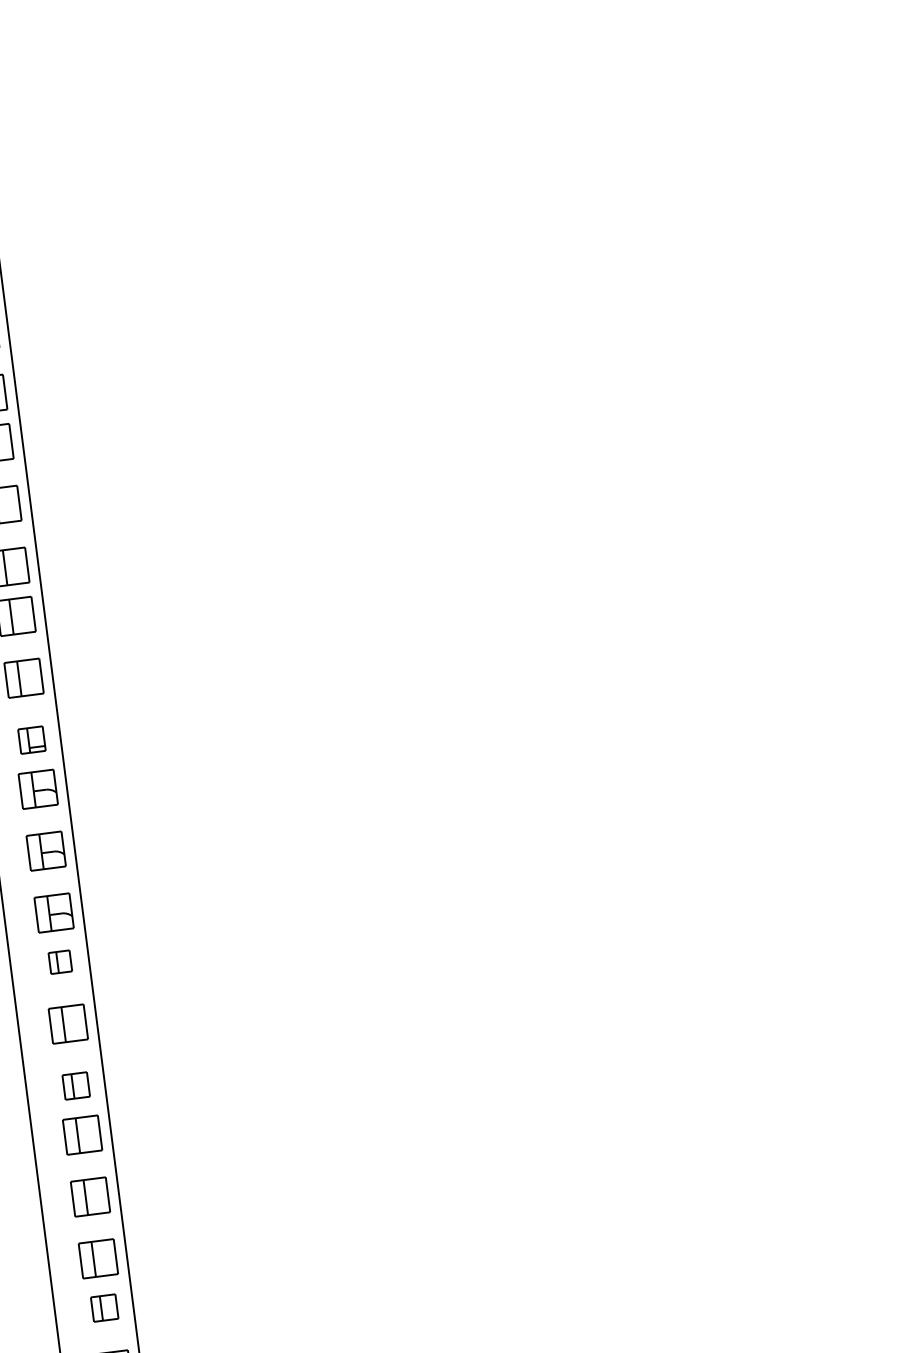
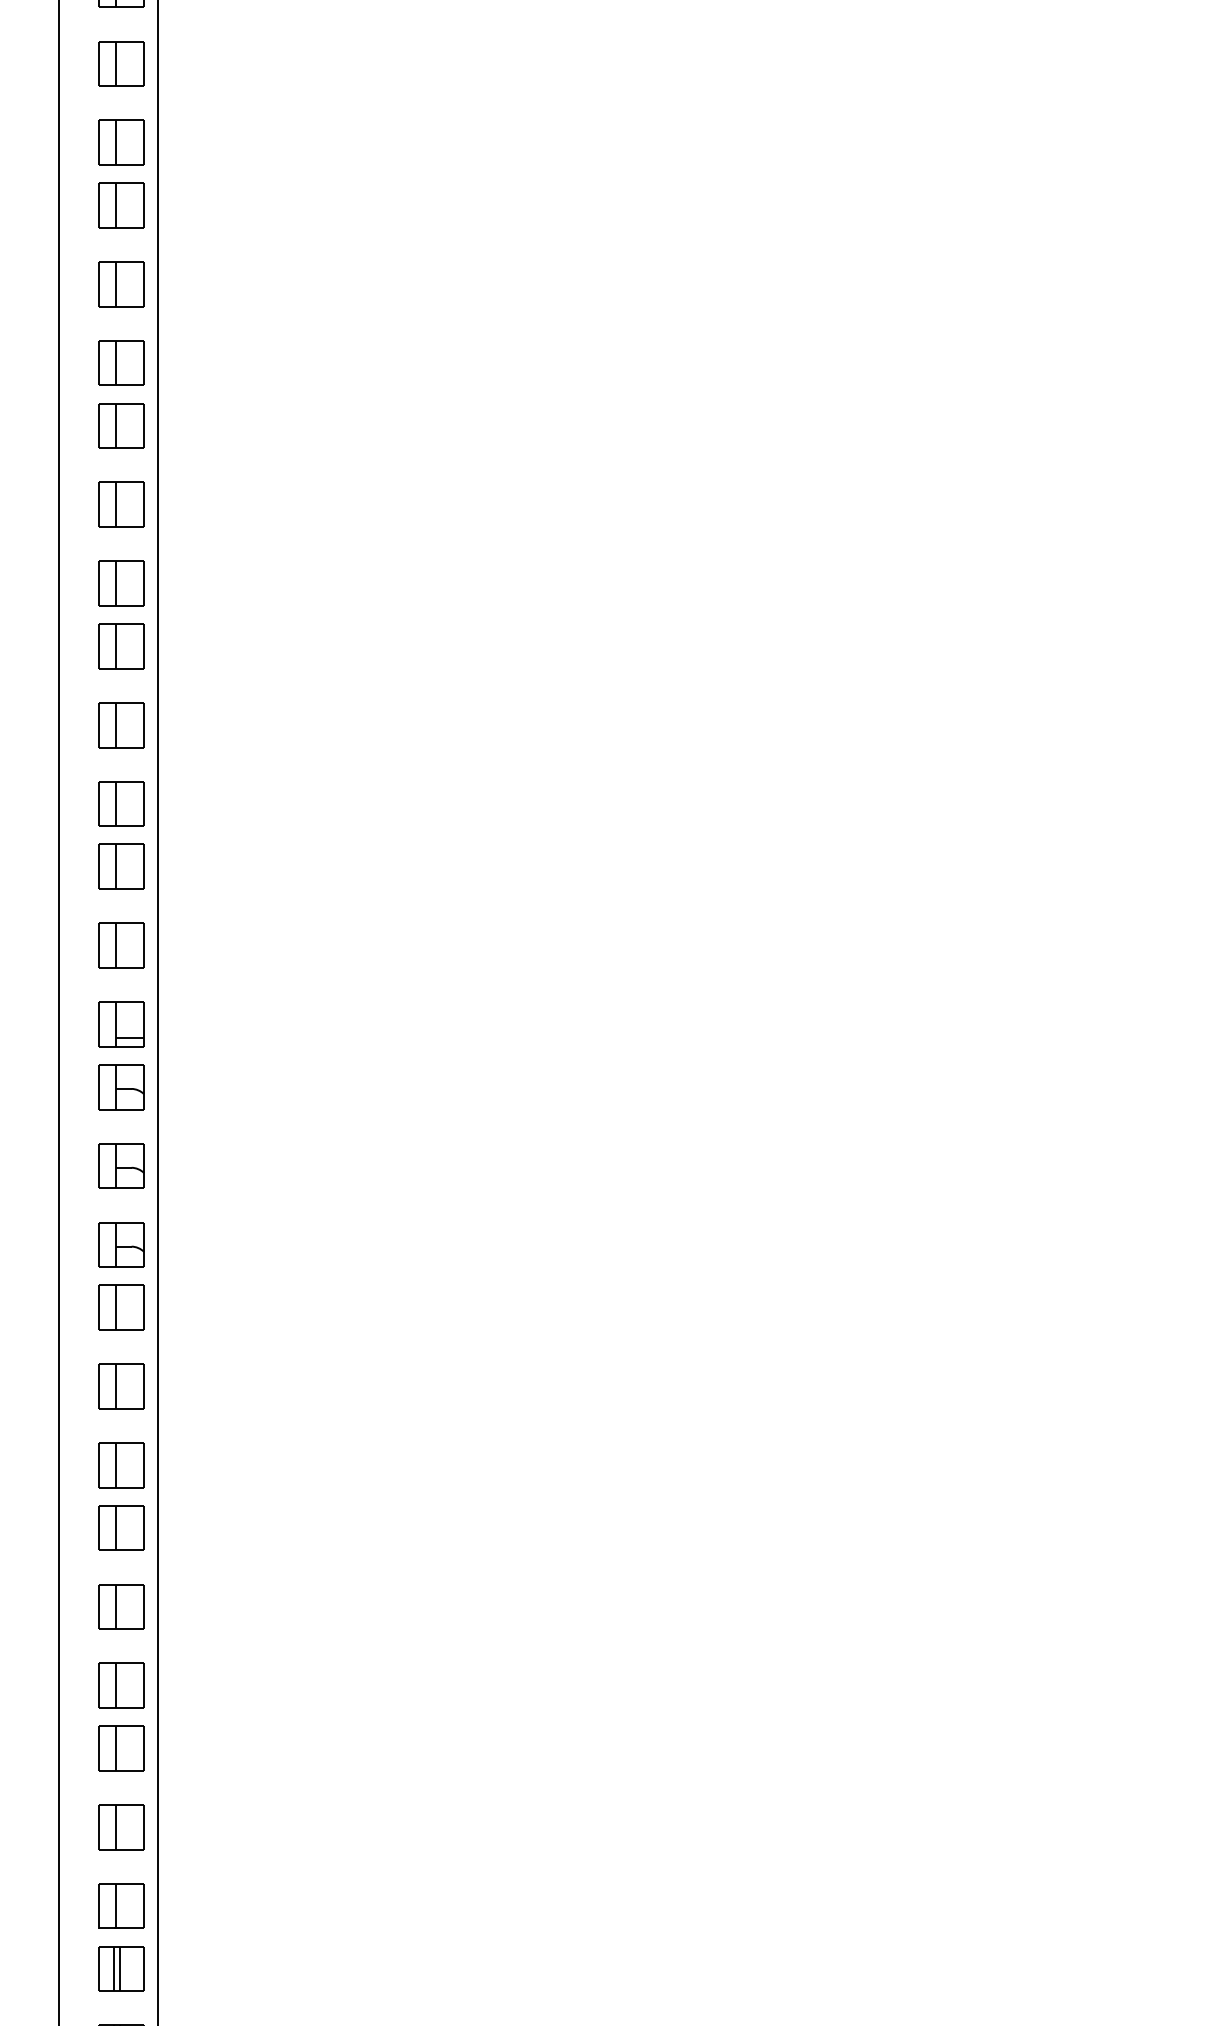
part: (31, 740) -> (121, 1024), size x1.43
part: (60, 962) -> (121, 1307), size x1.67
part: (76, 1086) -> (121, 1465), size x1.43
part: (104, 1308) -> (121, 1748), size x1.43

